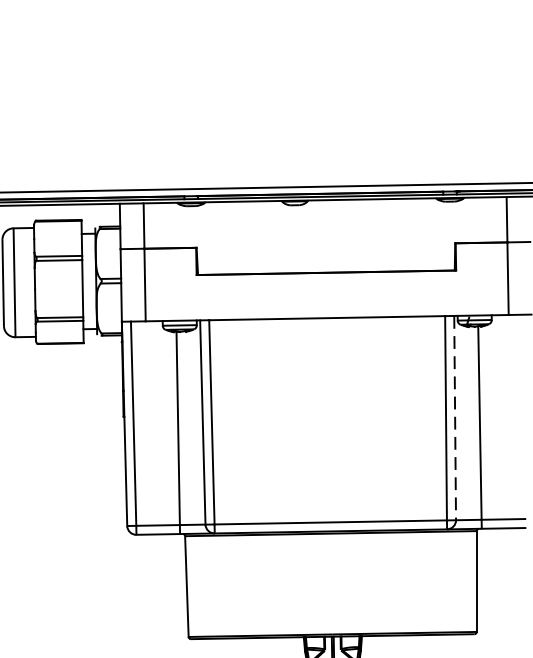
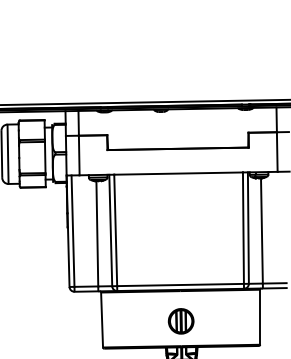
line: (455, 418) -> (248, 228), dashed -> solid
part: (330, 589) -> (180, 321), added

